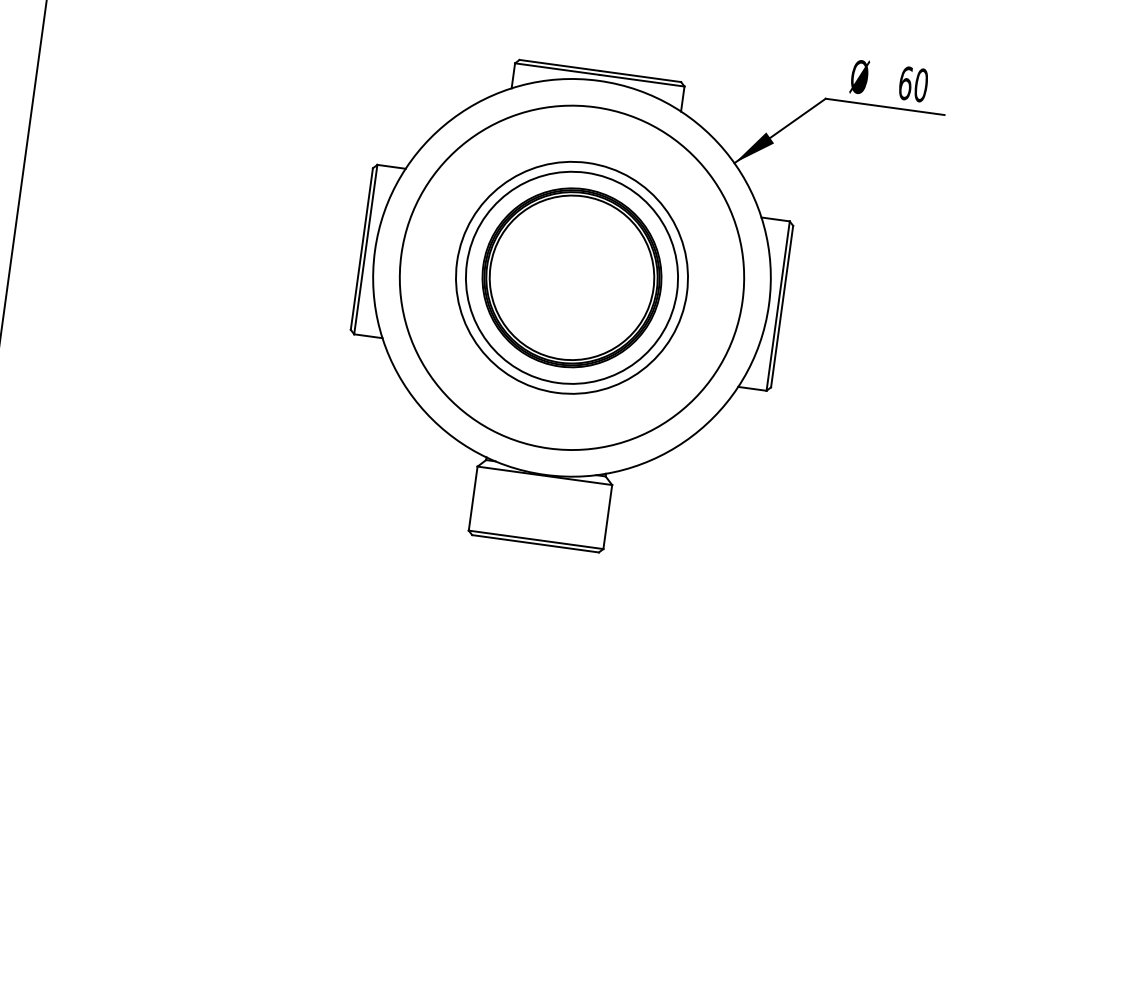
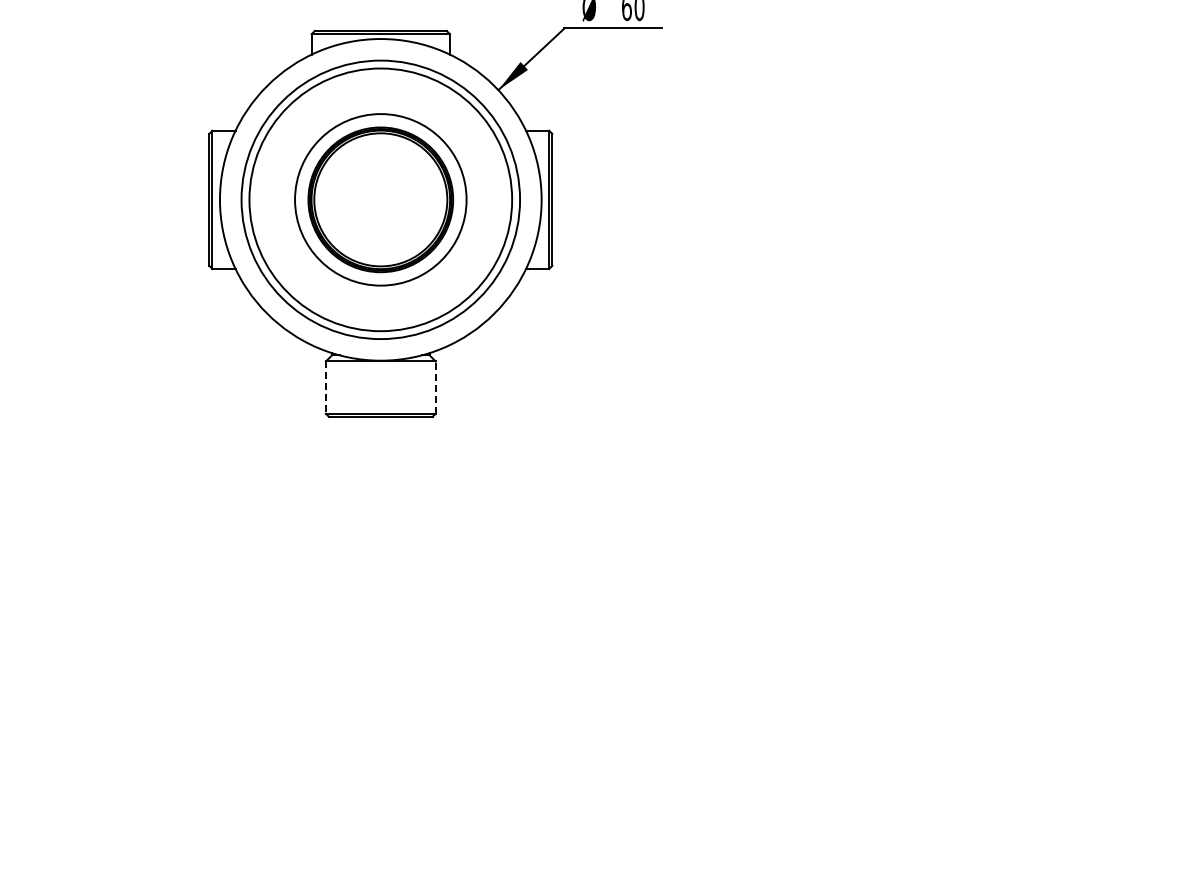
circle: (571, 277) -> (380, 199), size x1.4
line: (472, 499) -> (325, 388), solid -> dashed
line: (607, 516) -> (435, 387), solid -> dashed

